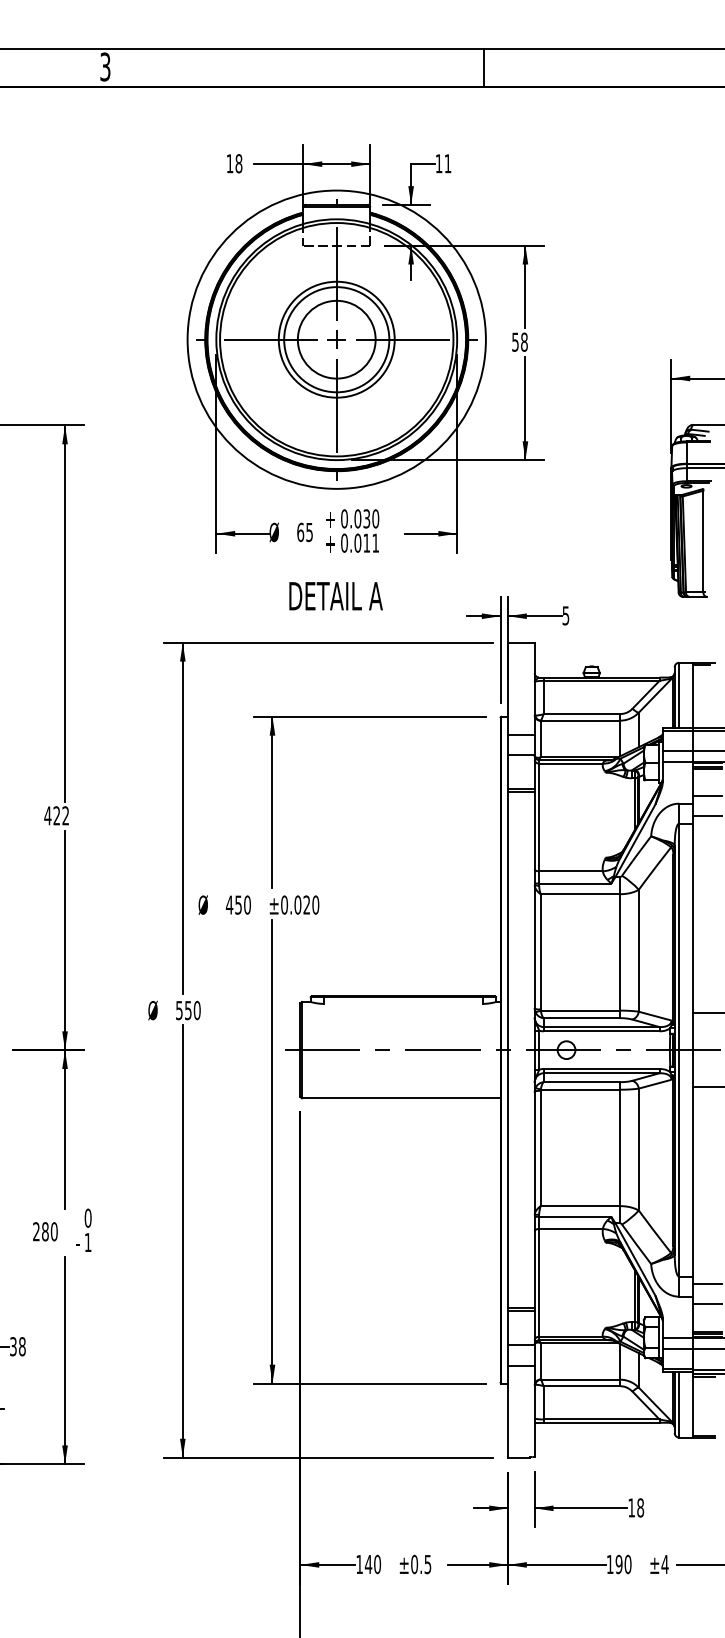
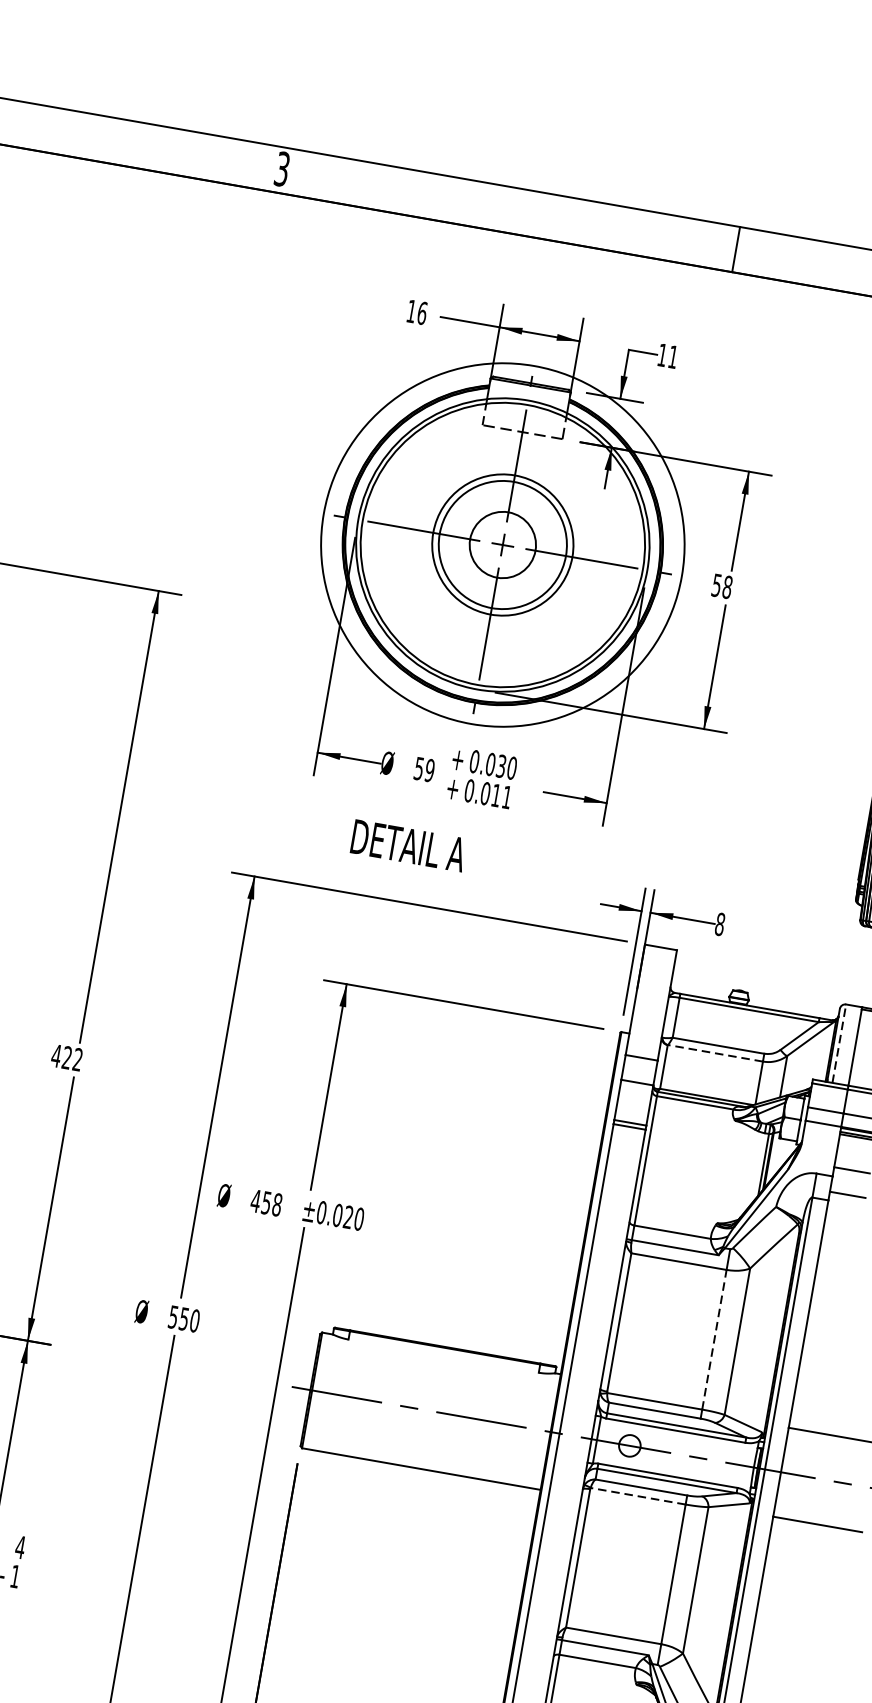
text: (238, 163) -> (421, 312), 18 -> 16
circle: (336, 339) -> (502, 544), size x0.7
text: (305, 532) -> (424, 769), 65 -> 59
text: (335, 596) -> (407, 846), moved
text: (565, 615) -> (719, 923), 5 -> 8
line: (679, 695) -> (839, 1043), solid -> dashed
line: (580, 720) -> (715, 1053), solid -> dashed
text: (247, 904) -> (277, 1204), 450 -> 458
line: (619, 951) -> (714, 1338), solid -> dashed
line: (580, 1089) -> (638, 1496), solid -> dashed
text: (87, 1217) -> (19, 1546), 0 -> 4

